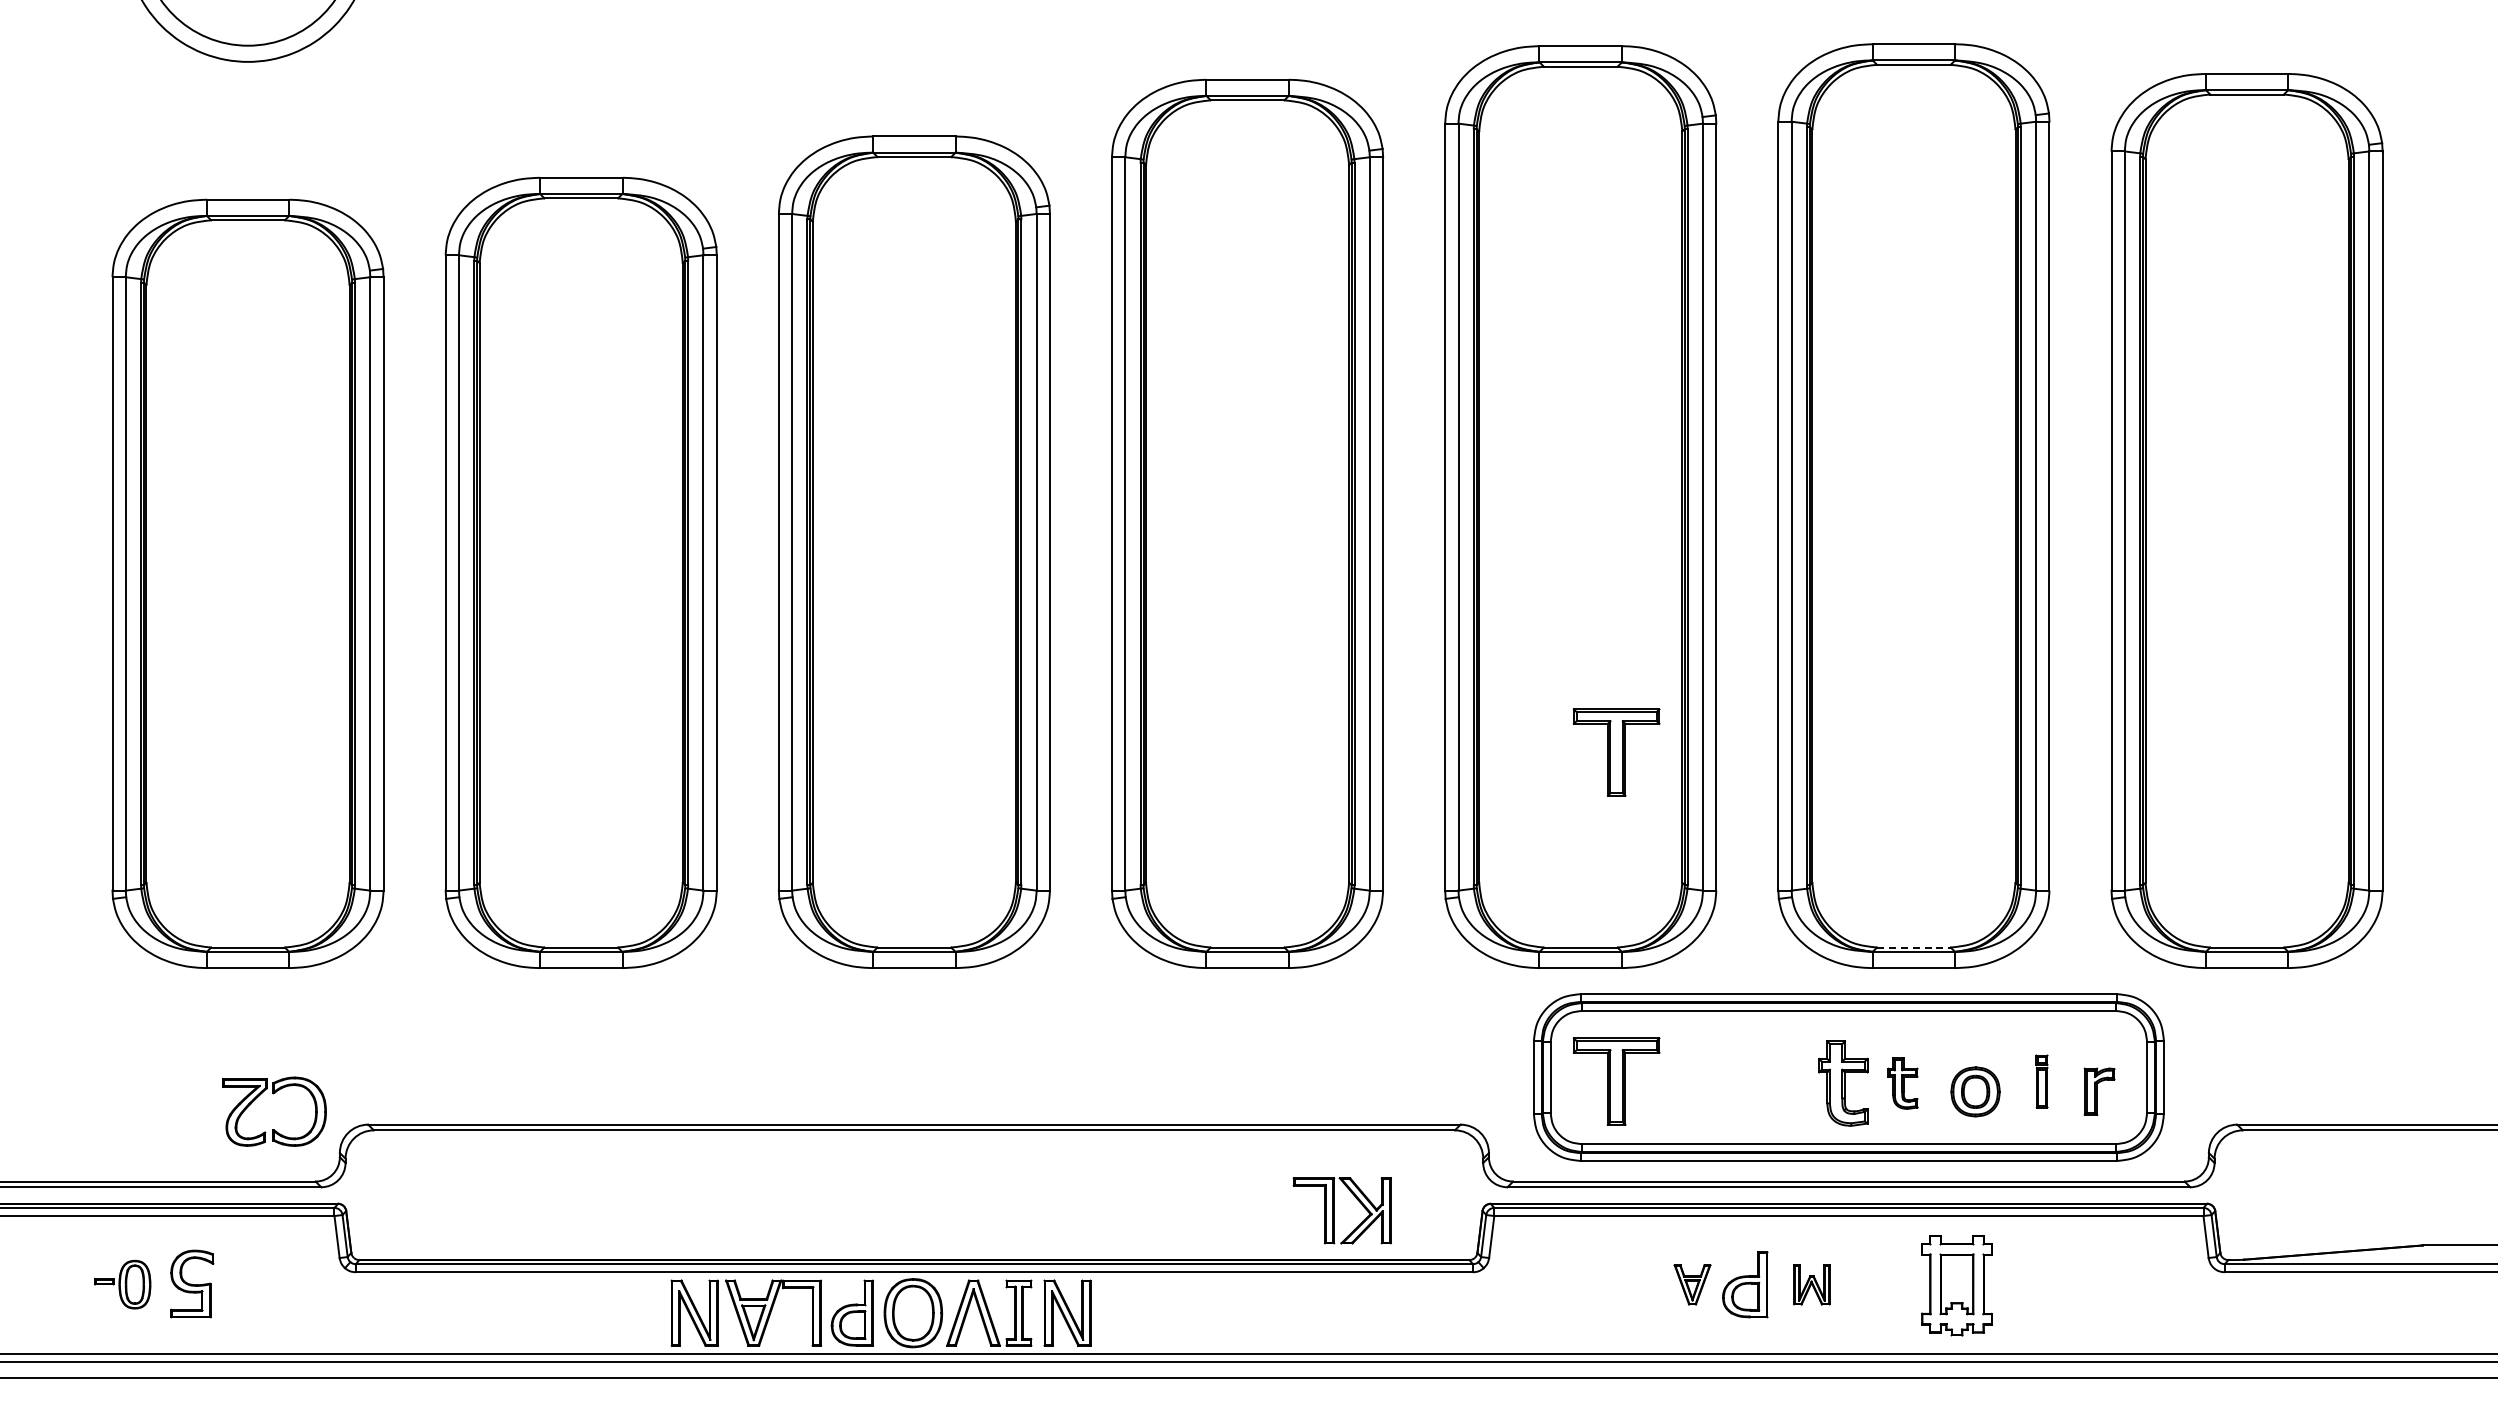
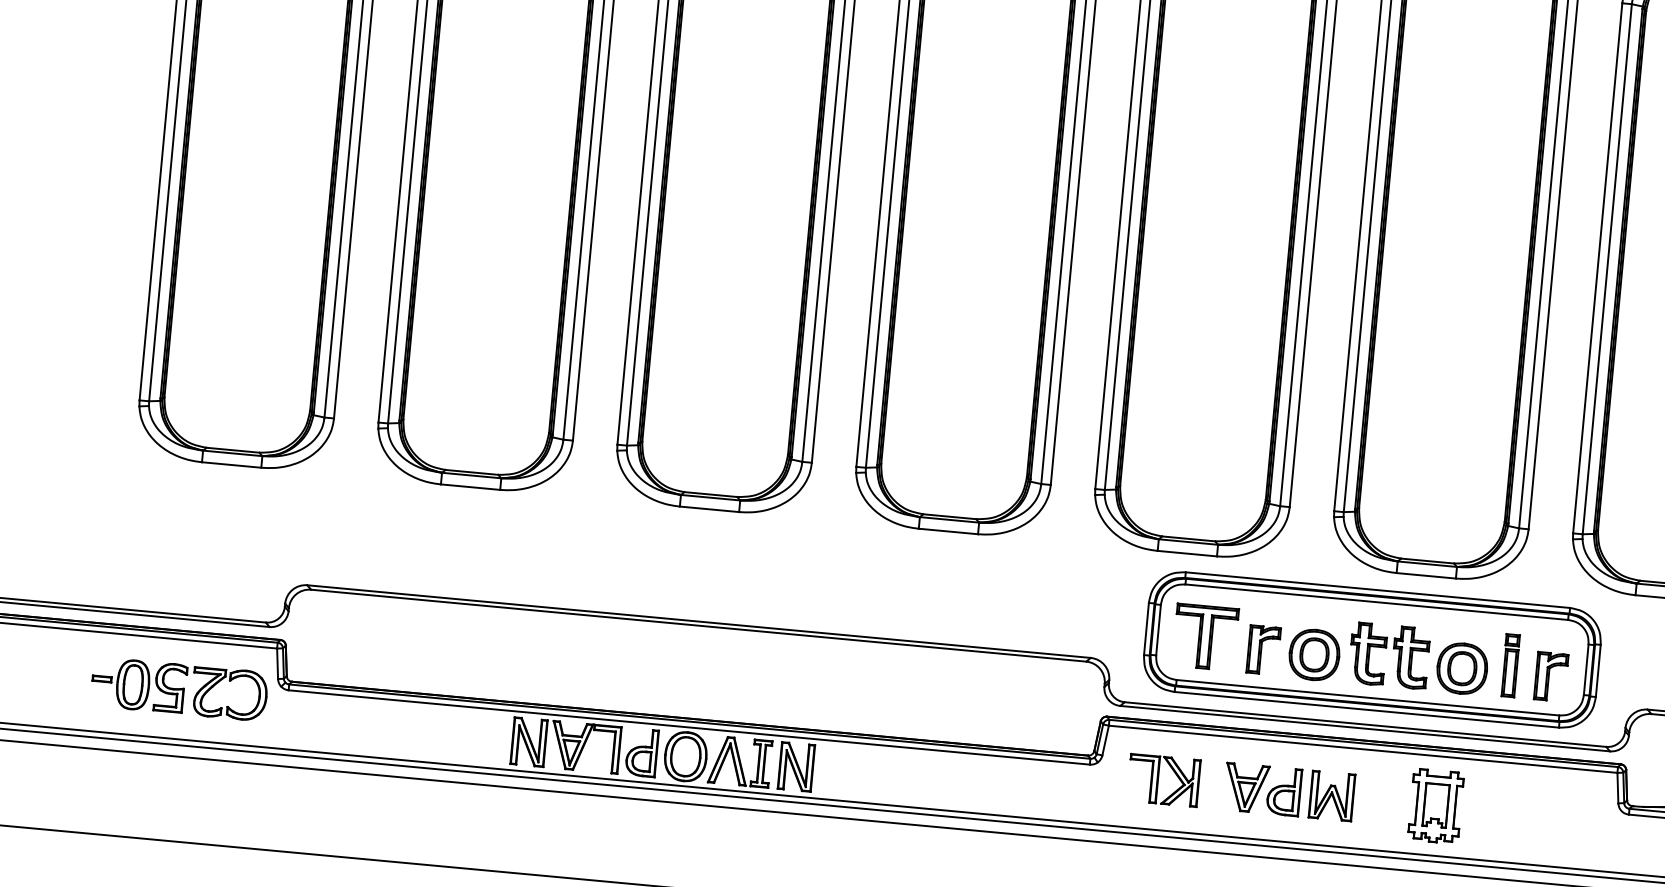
part: (1616, 752) -> (1227, 401), removed
line: (1913, 947) -> (1427, 561), dashed -> solid
part: (2041, 1081) -> (1510, 665), size x1.67
part: (1902, 1083) -> (1410, 657), size x1.67
part: (1698, 1091) -> (1263, 649), added
part: (1769, 1091) -> (1314, 654), added
part: (1975, 1091) -> (1462, 668), size x1.43
part: (2099, 1091) -> (1551, 676), size x1.43
part: (273, 1094) -> (229, 681), moved
part: (1334, 1210) -> (1158, 779), moved
part: (122, 1284) -> (120, 683), size x1.43
part: (1692, 1284) -> (1246, 787), size x1.67
part: (1811, 1284) -> (1331, 795), size x1.67

